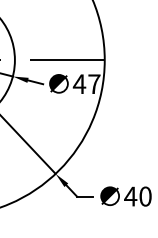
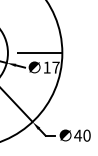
text: (80, 83) -> (47, 67), 47 -> 17

